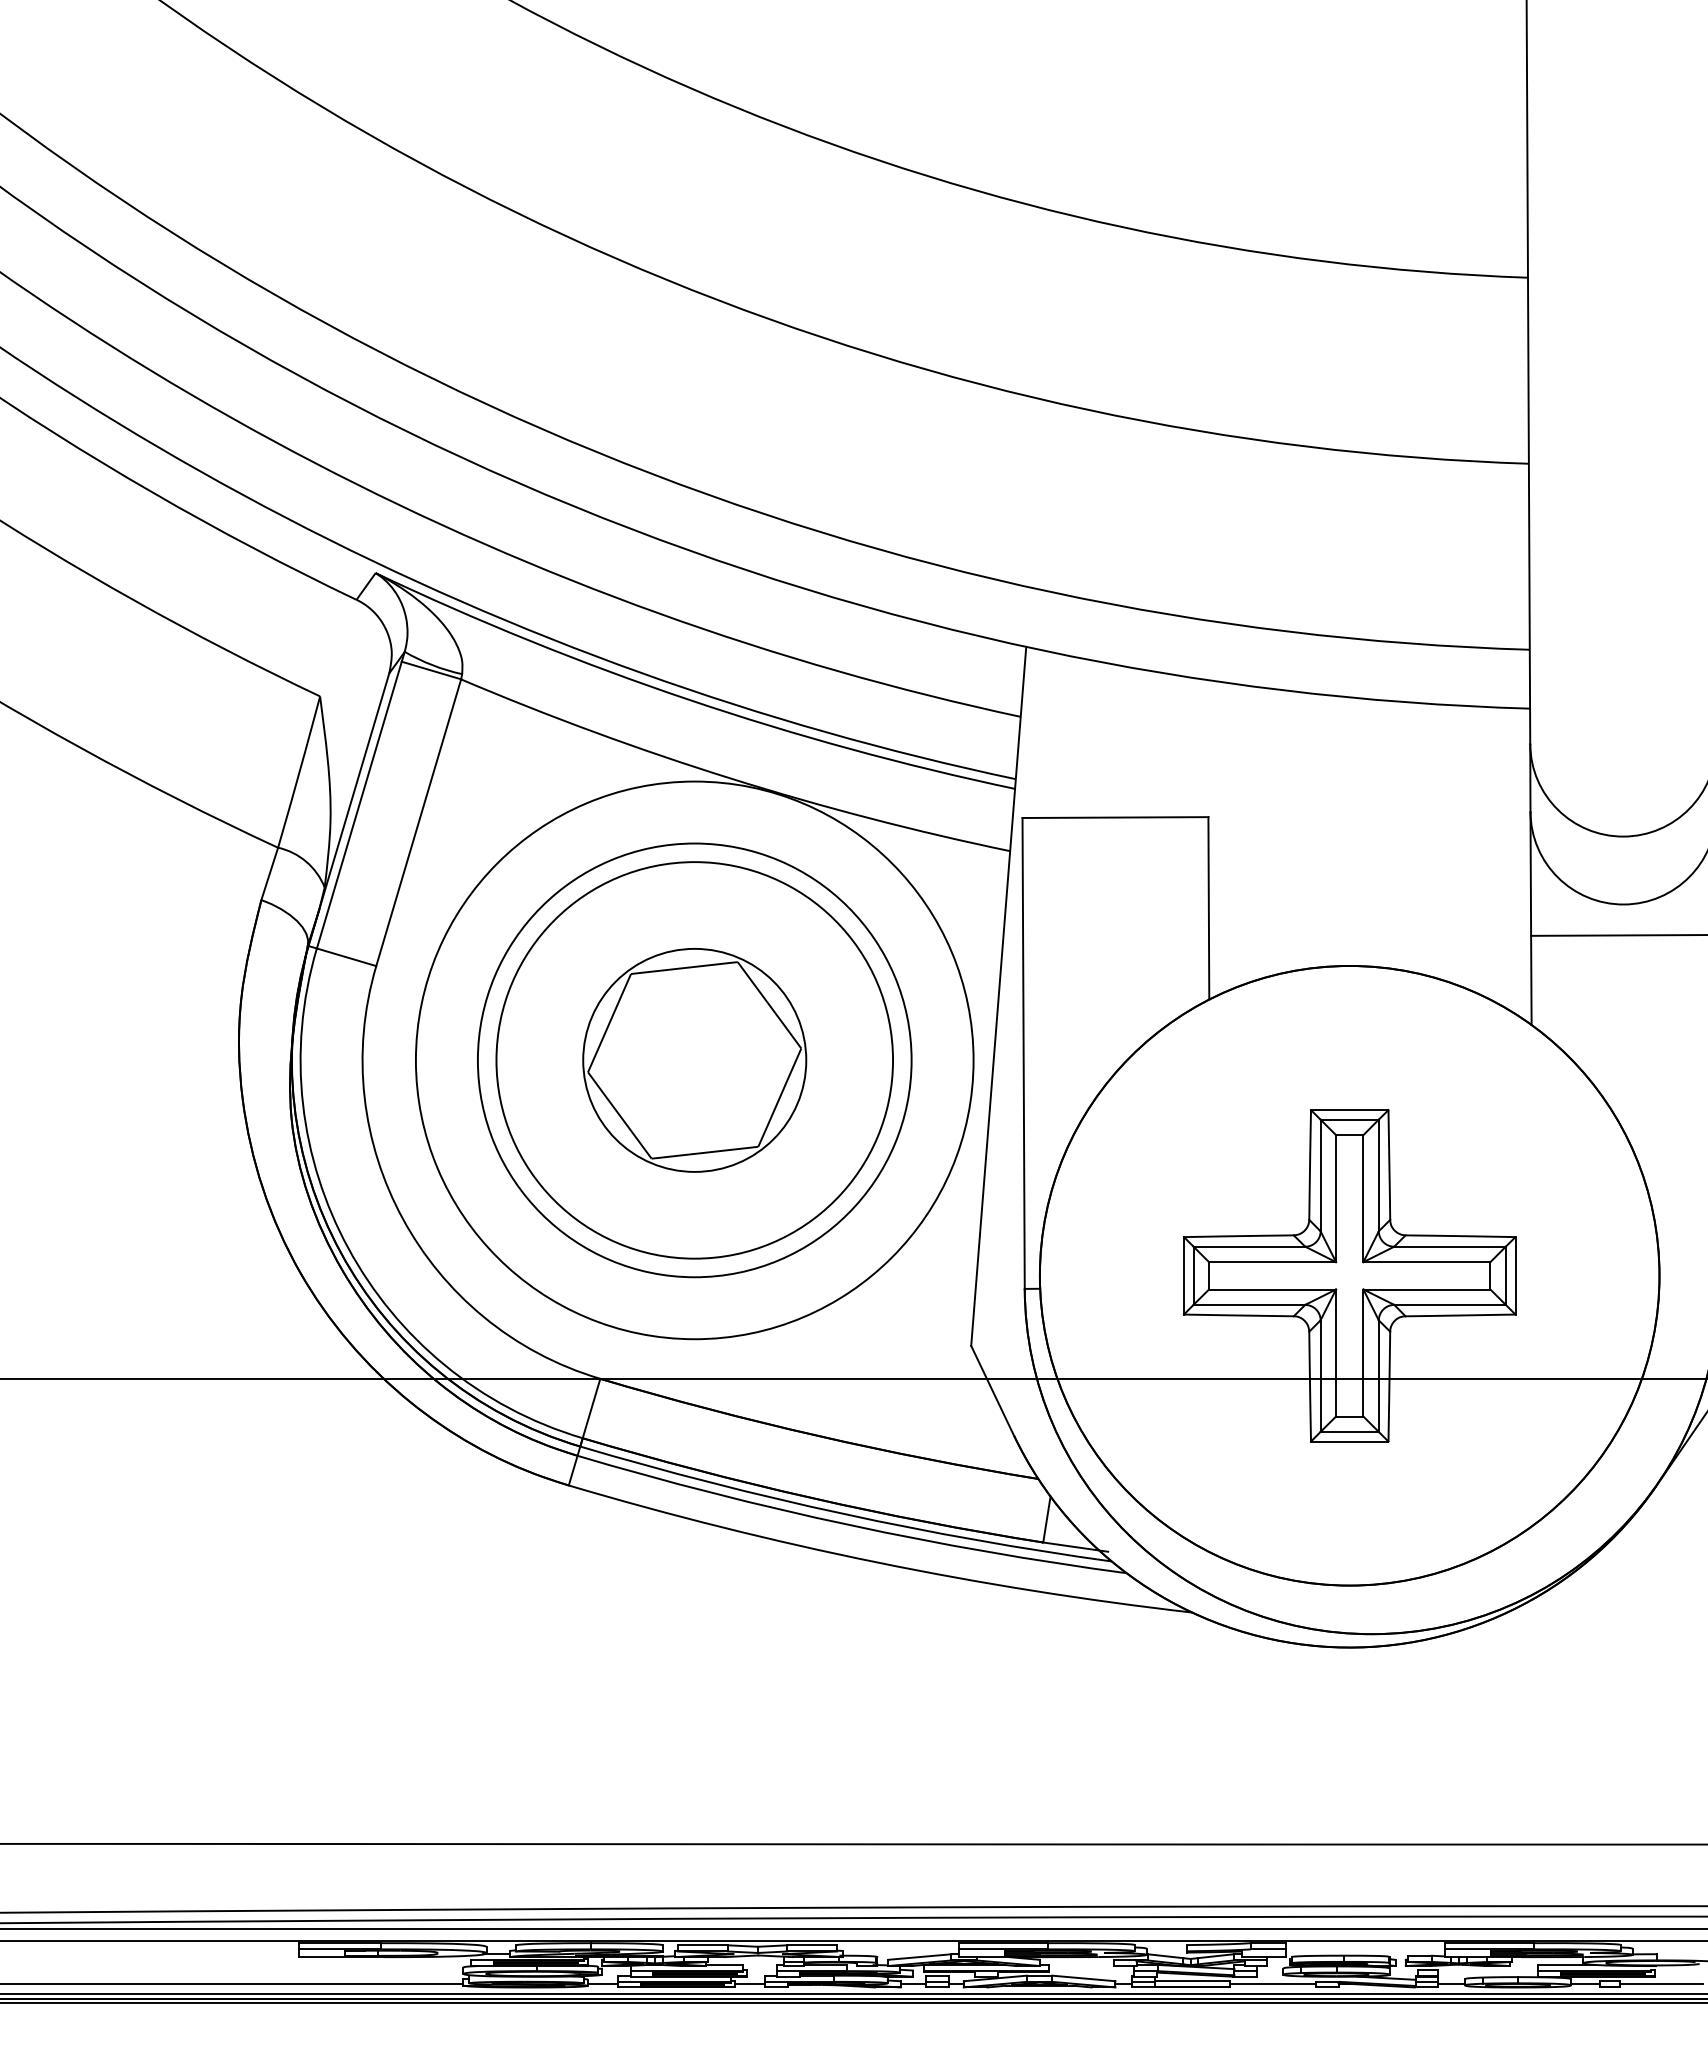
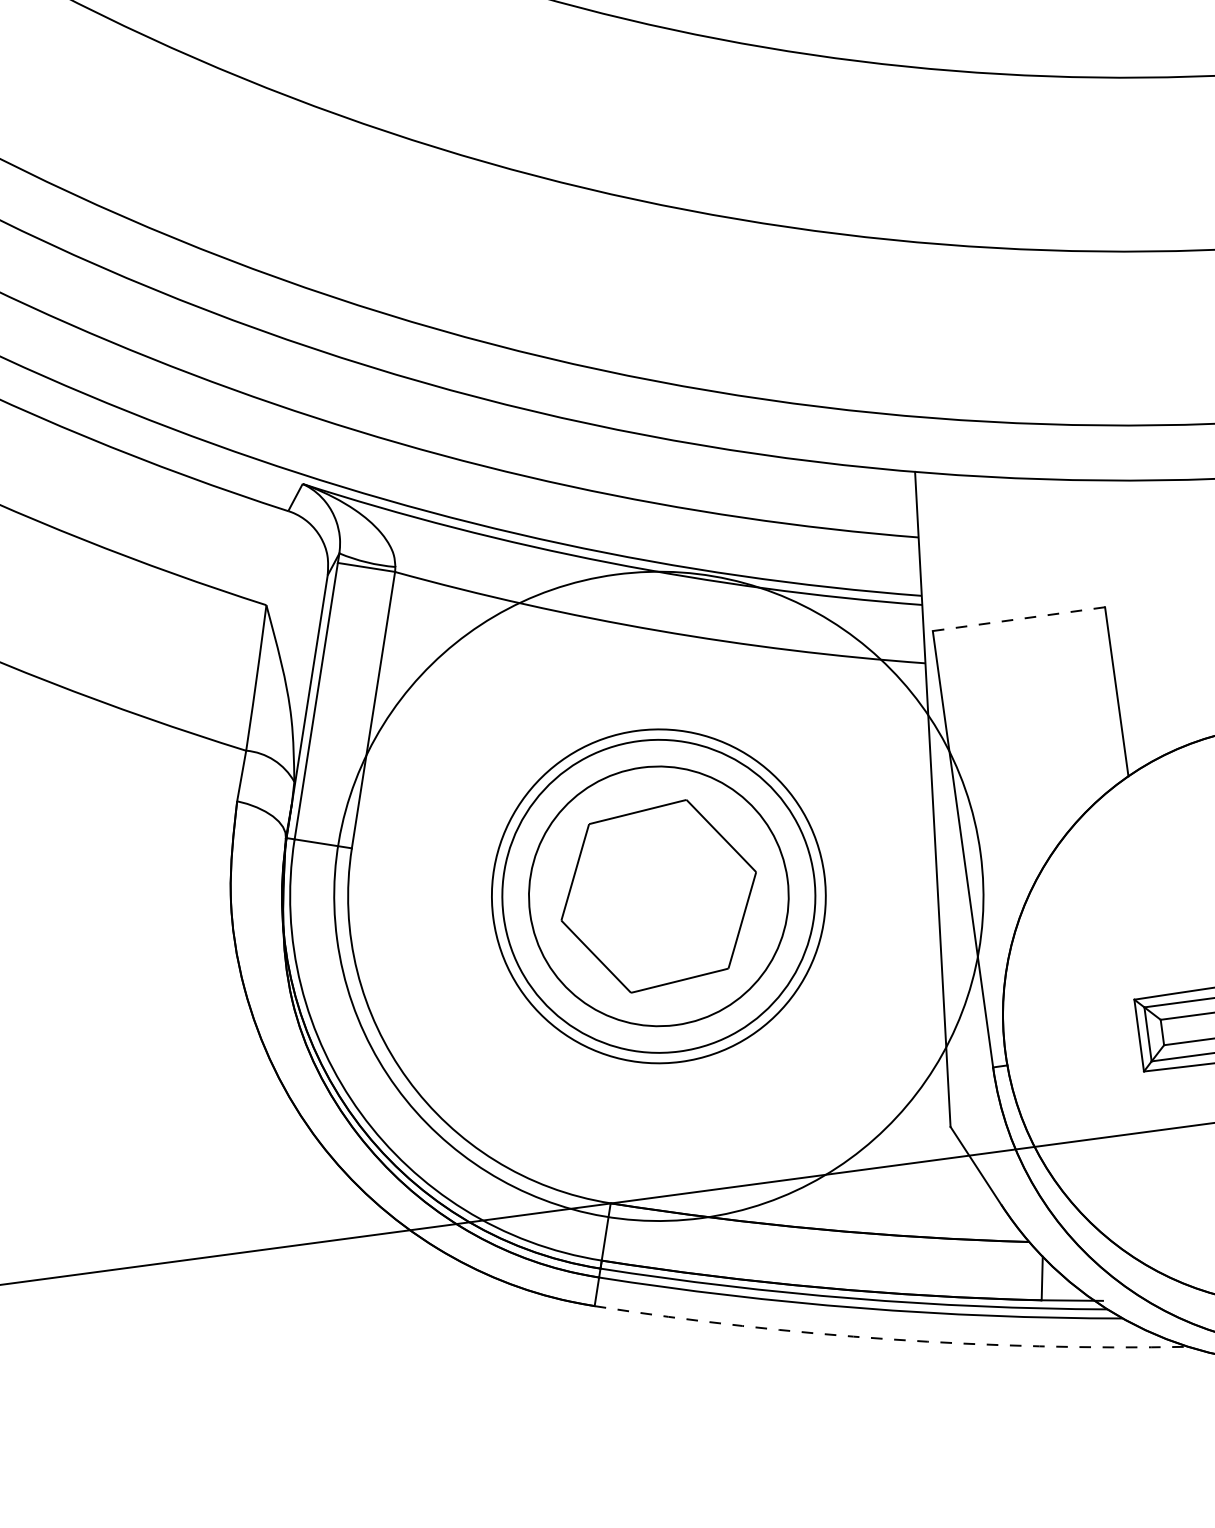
line: (1115, 817) -> (1018, 619), solid -> dashed
circle: (694, 1059) -> (658, 895), size x1.6
circle: (694, 1060) -> (658, 896), size x0.6
circle: (694, 1060) -> (658, 896), size x0.7
circle: (694, 1060) -> (658, 896), size x1.6
arc: (877, 1562) -> (890, 1339), solid -> dashed

